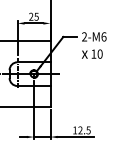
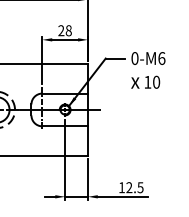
text: (36, 16) -> (68, 30), 25 -> 28
text: (84, 36) -> (134, 58), 2-M6 -> 0-M6

